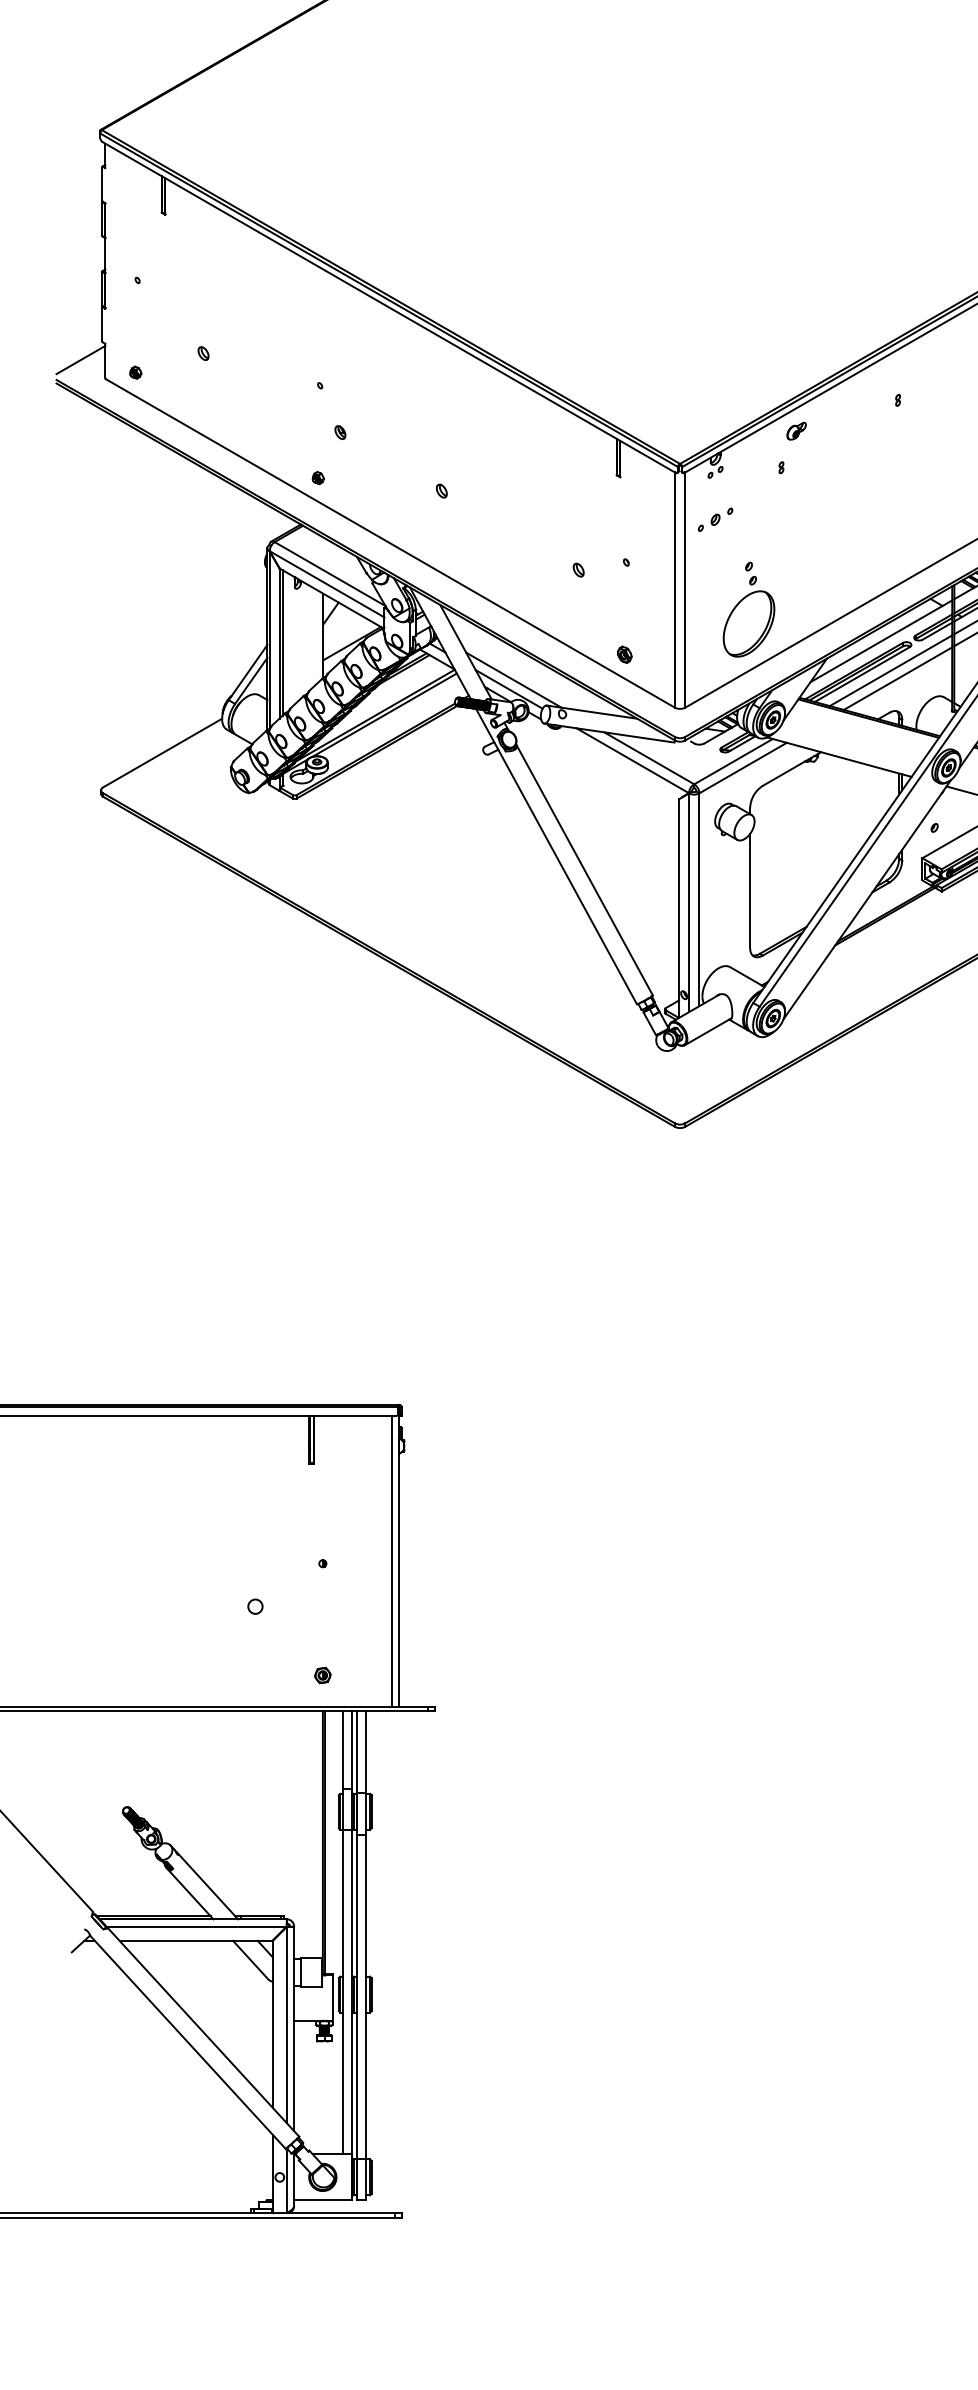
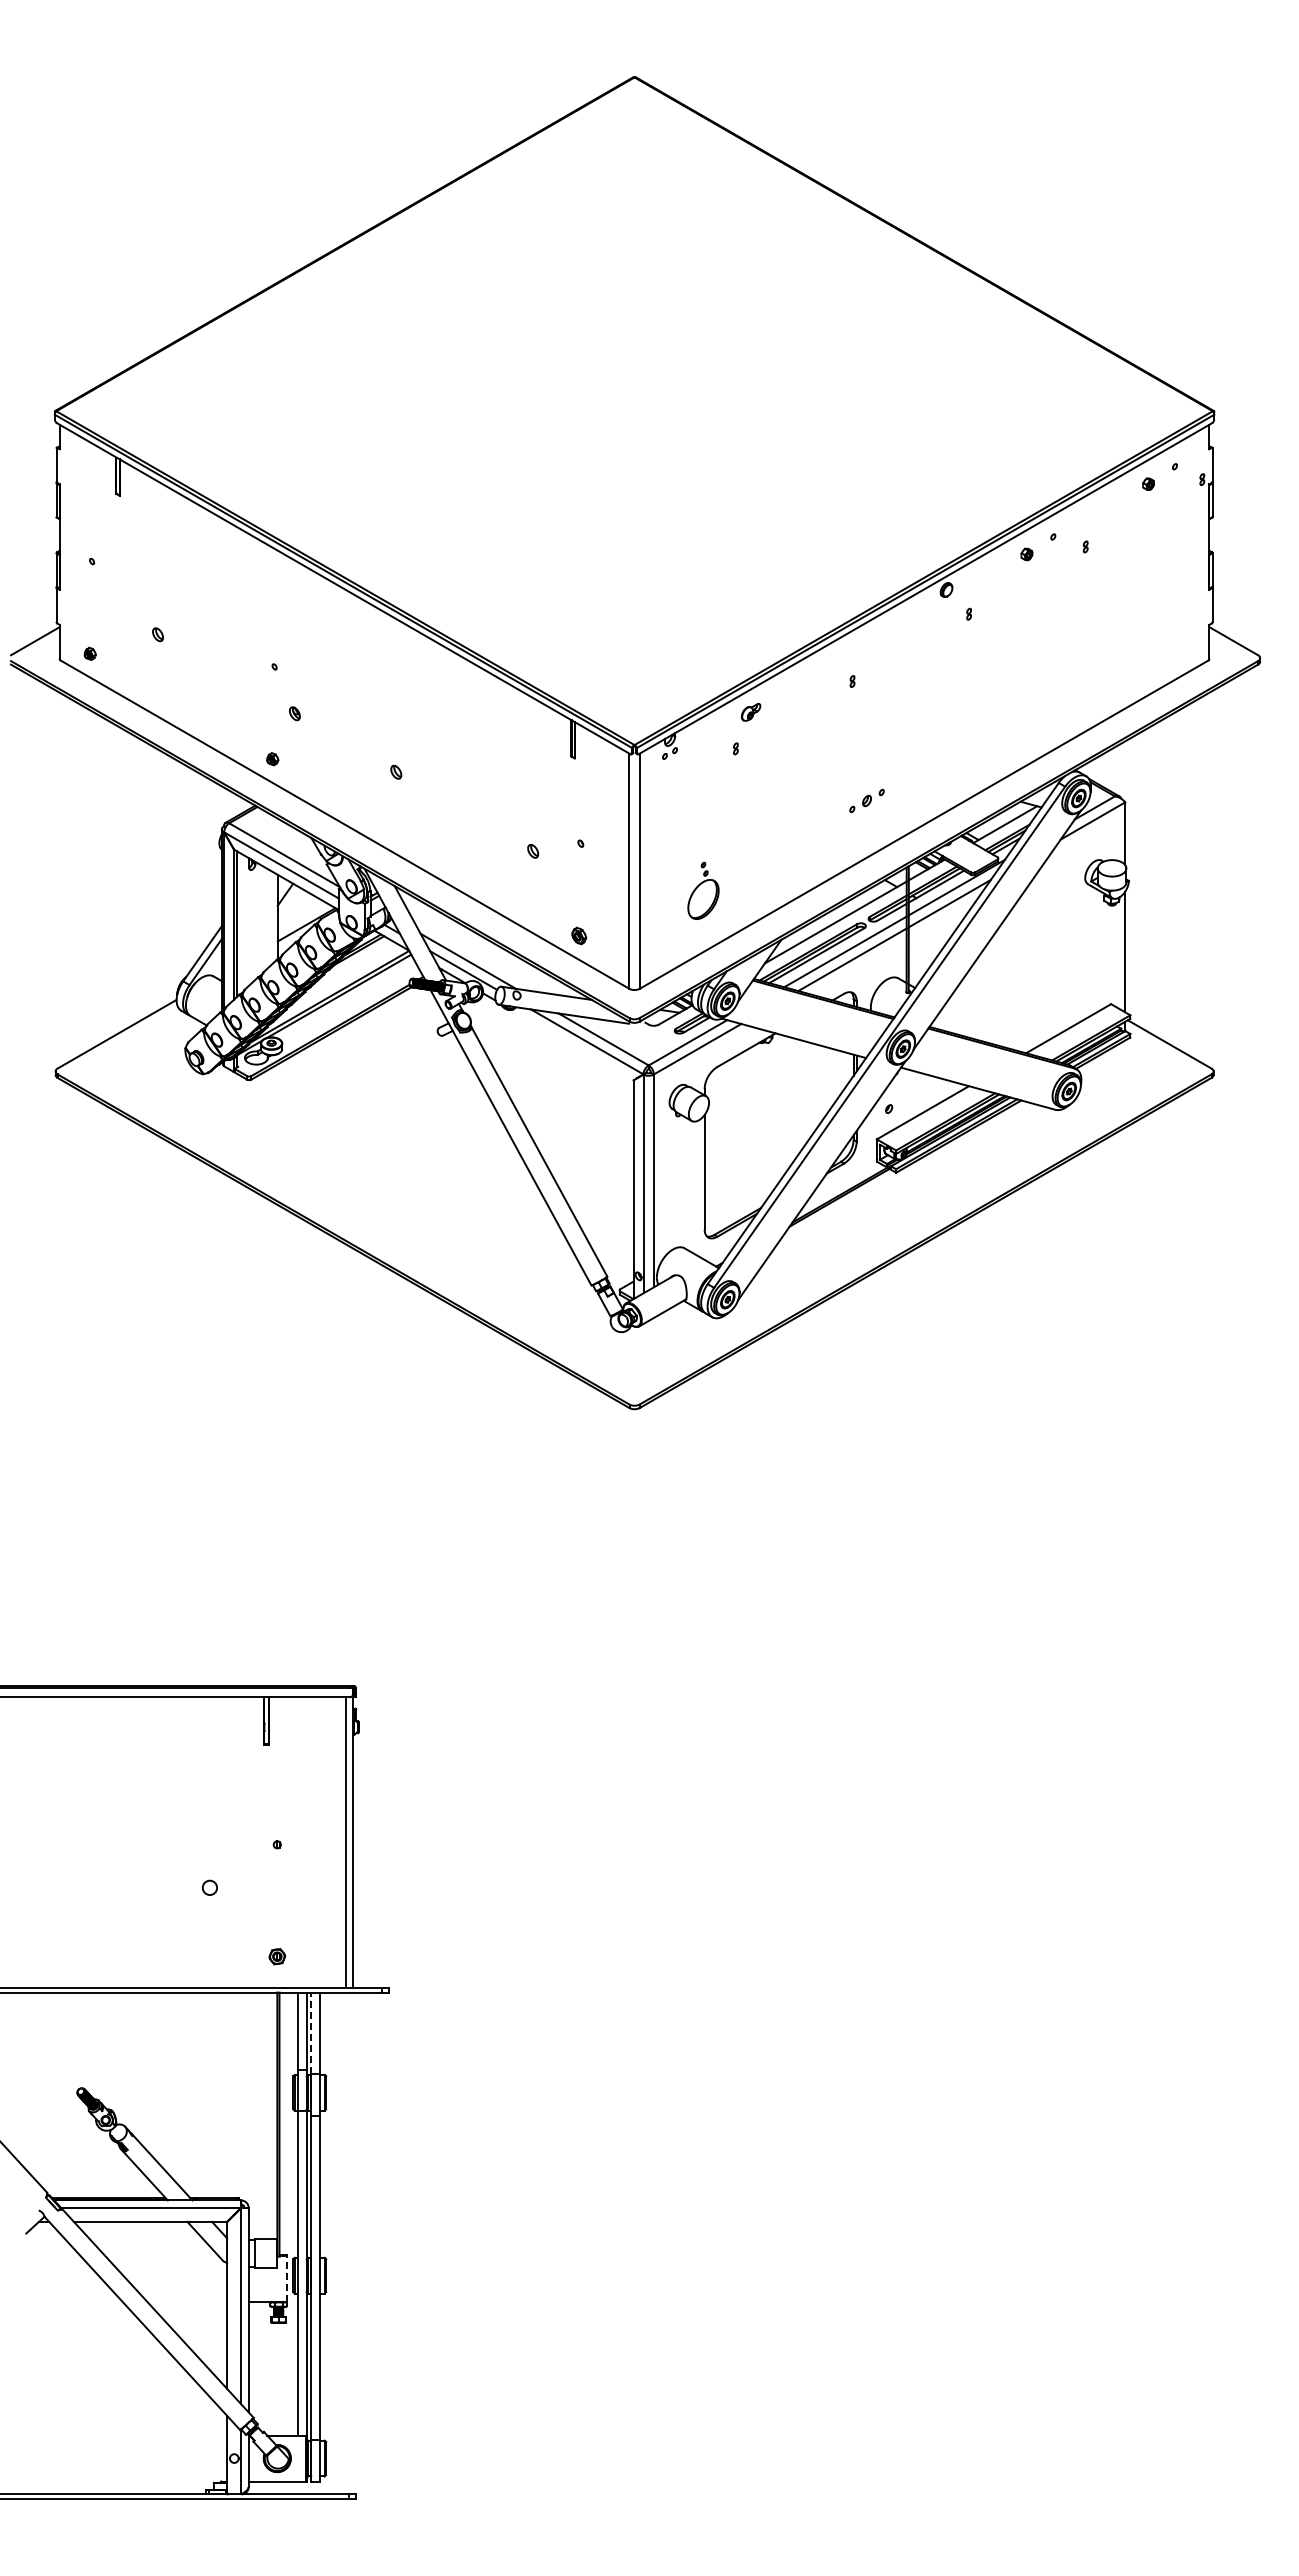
part: (715, 519) -> (866, 800), moved
part: (749, 609) -> (703, 890), size x0.6
line: (357, 1752) -> (311, 2033), solid -> dashed
line: (333, 1998) -> (287, 2279), solid -> dashed

